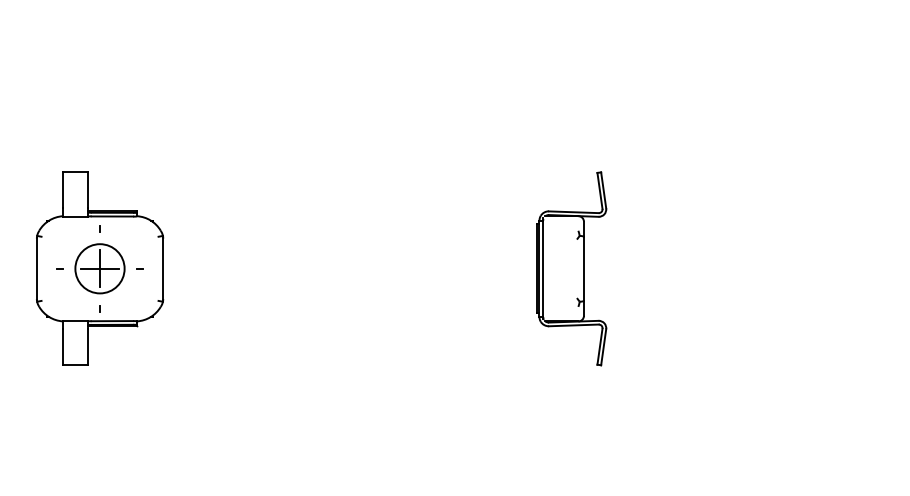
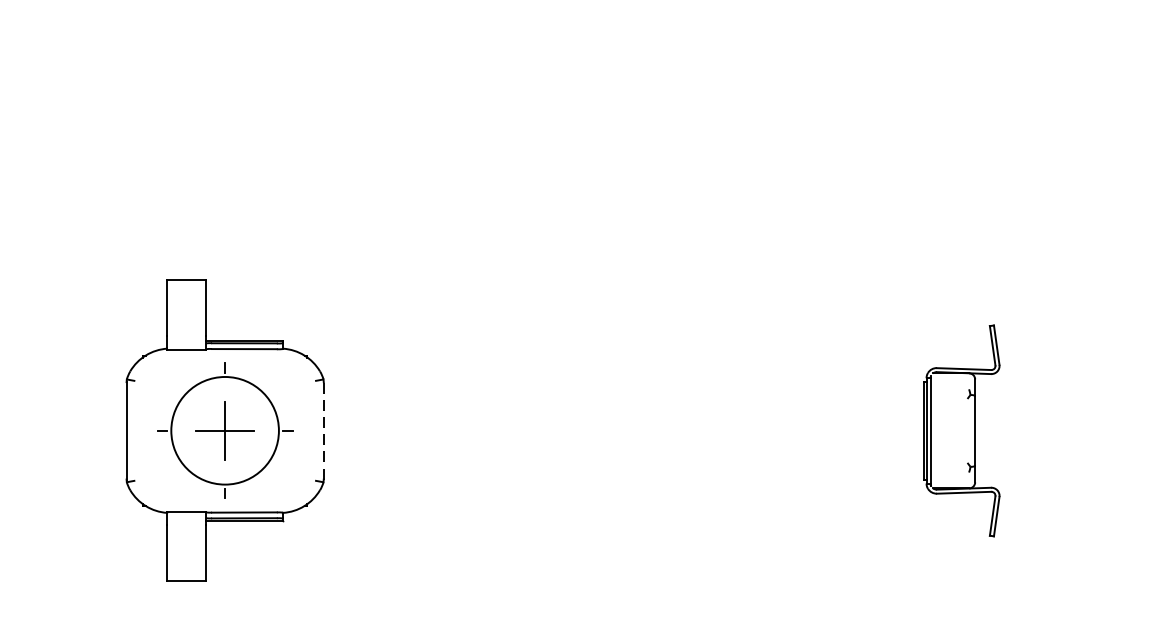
circle: (99, 268) -> (224, 430), size x1.4
line: (163, 268) -> (324, 430), solid -> dashed
part: (571, 268) -> (961, 430), size x0.7

